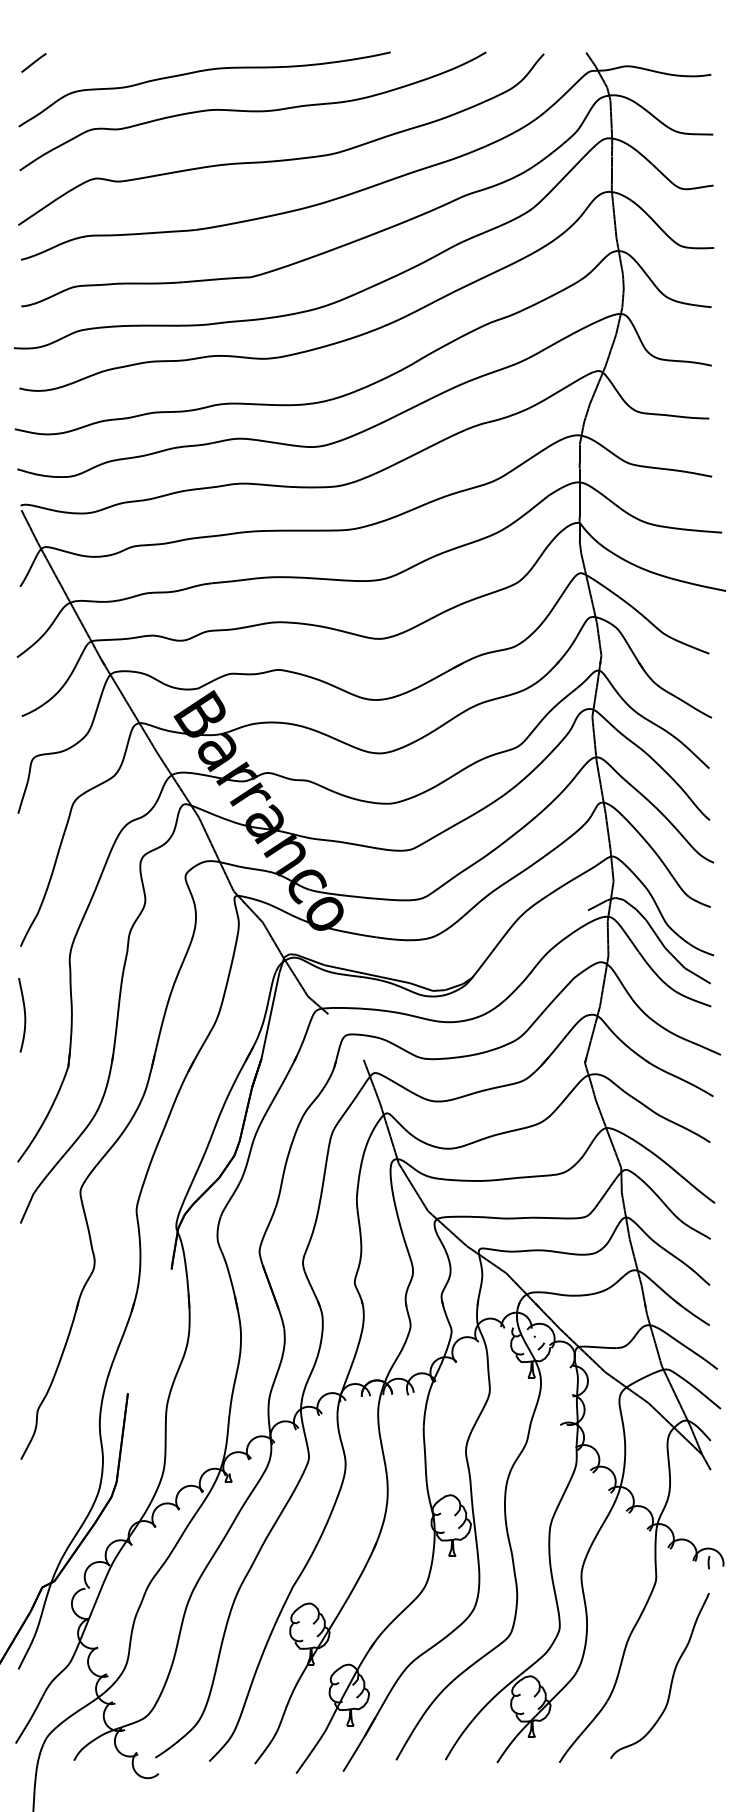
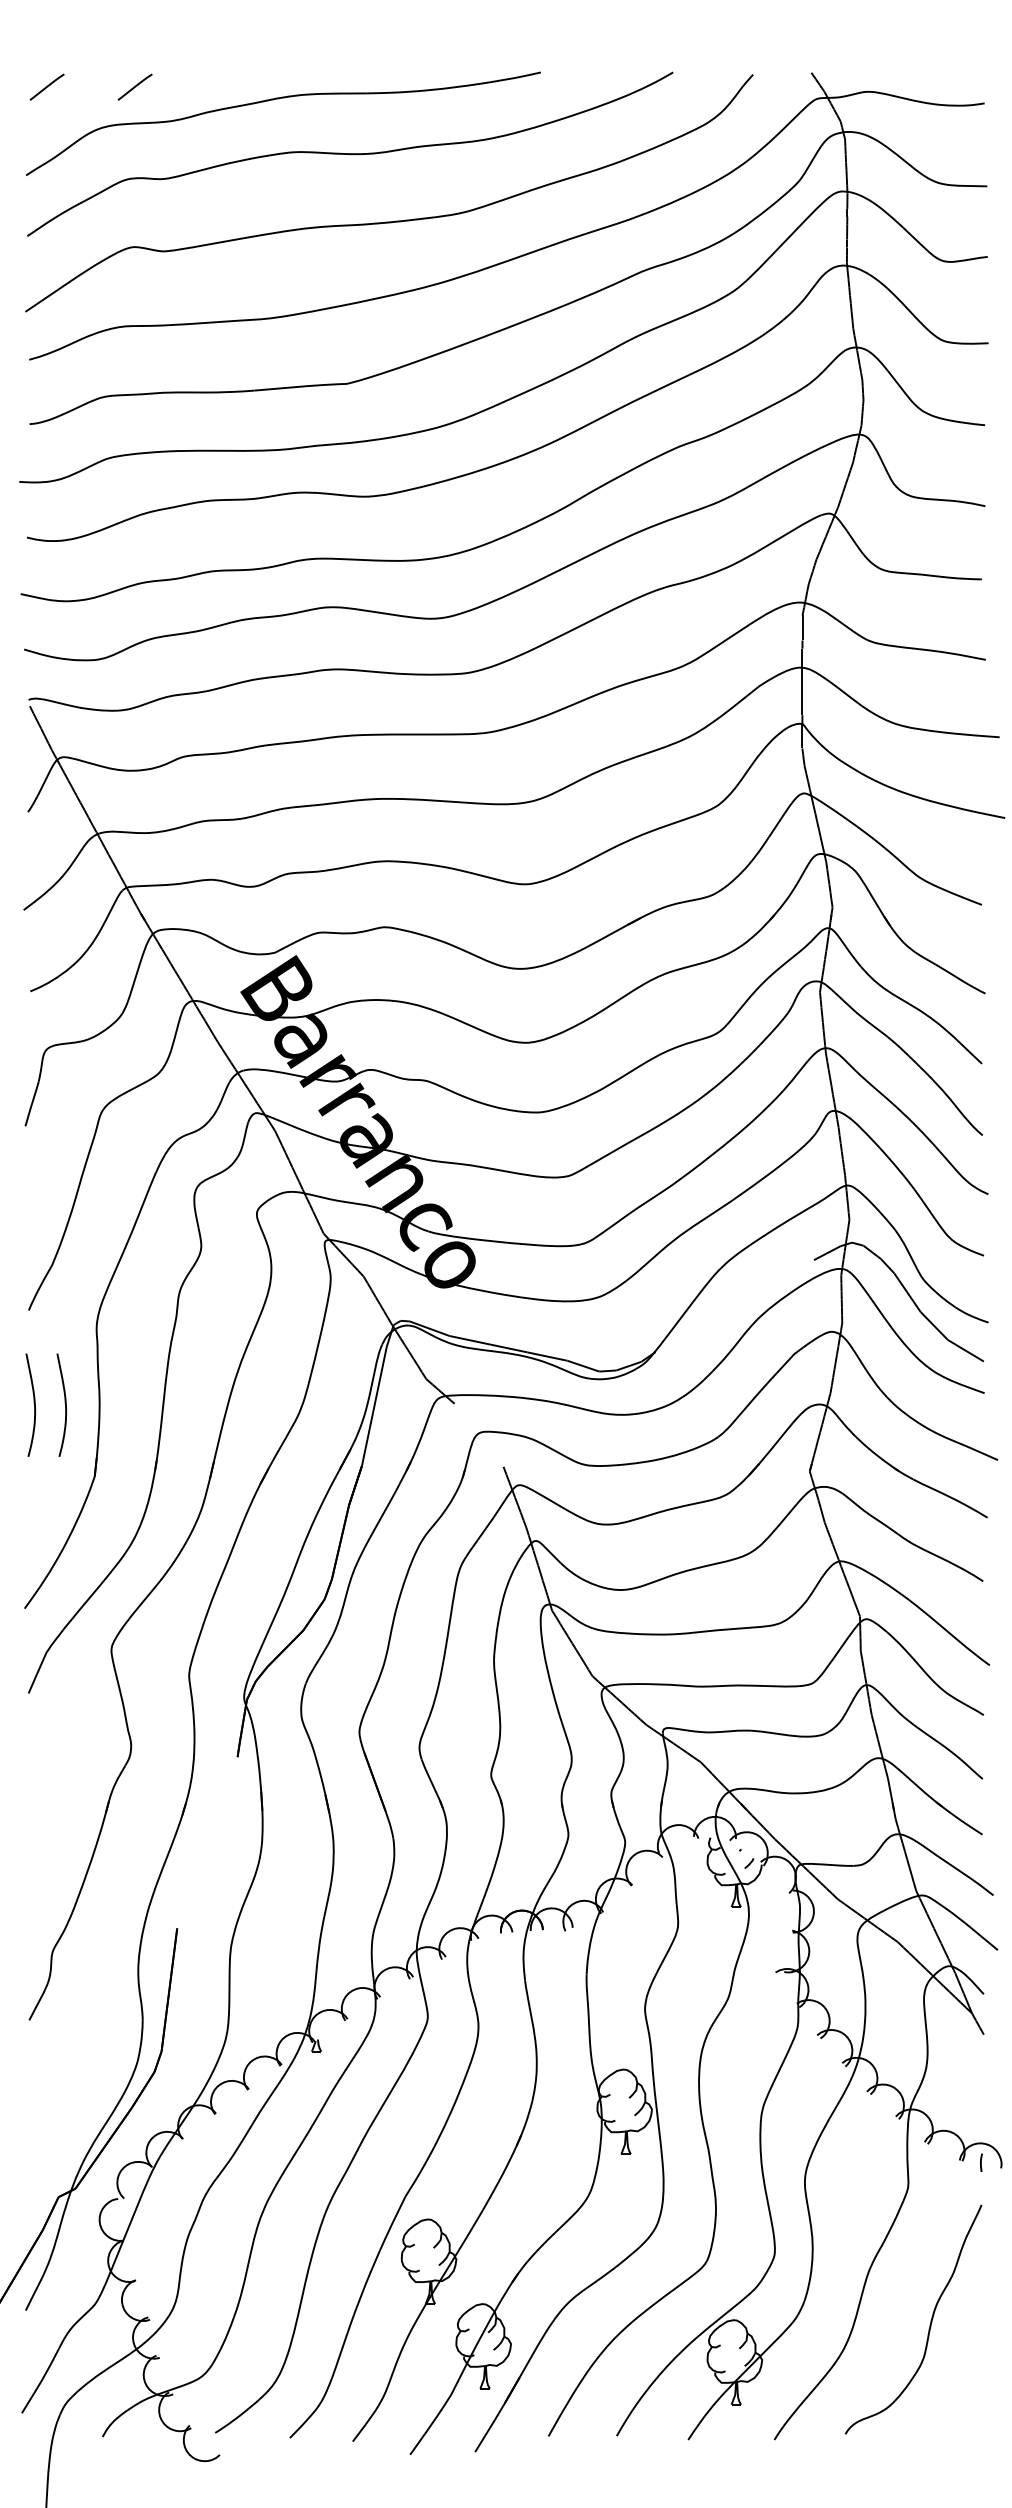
line: (97, 62) -> (134, 86), added
curve: (46, 1014) -> (64, 1403), added

